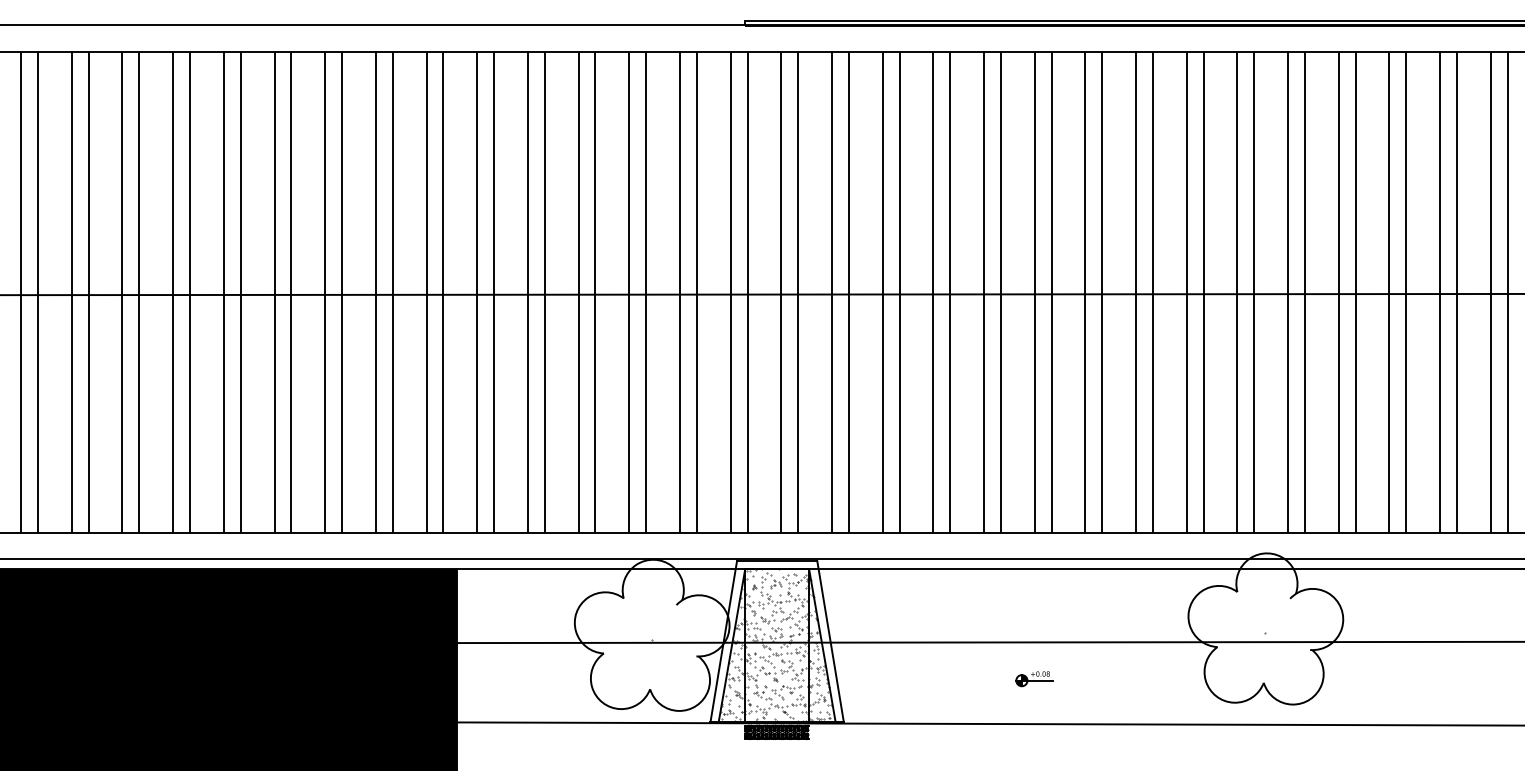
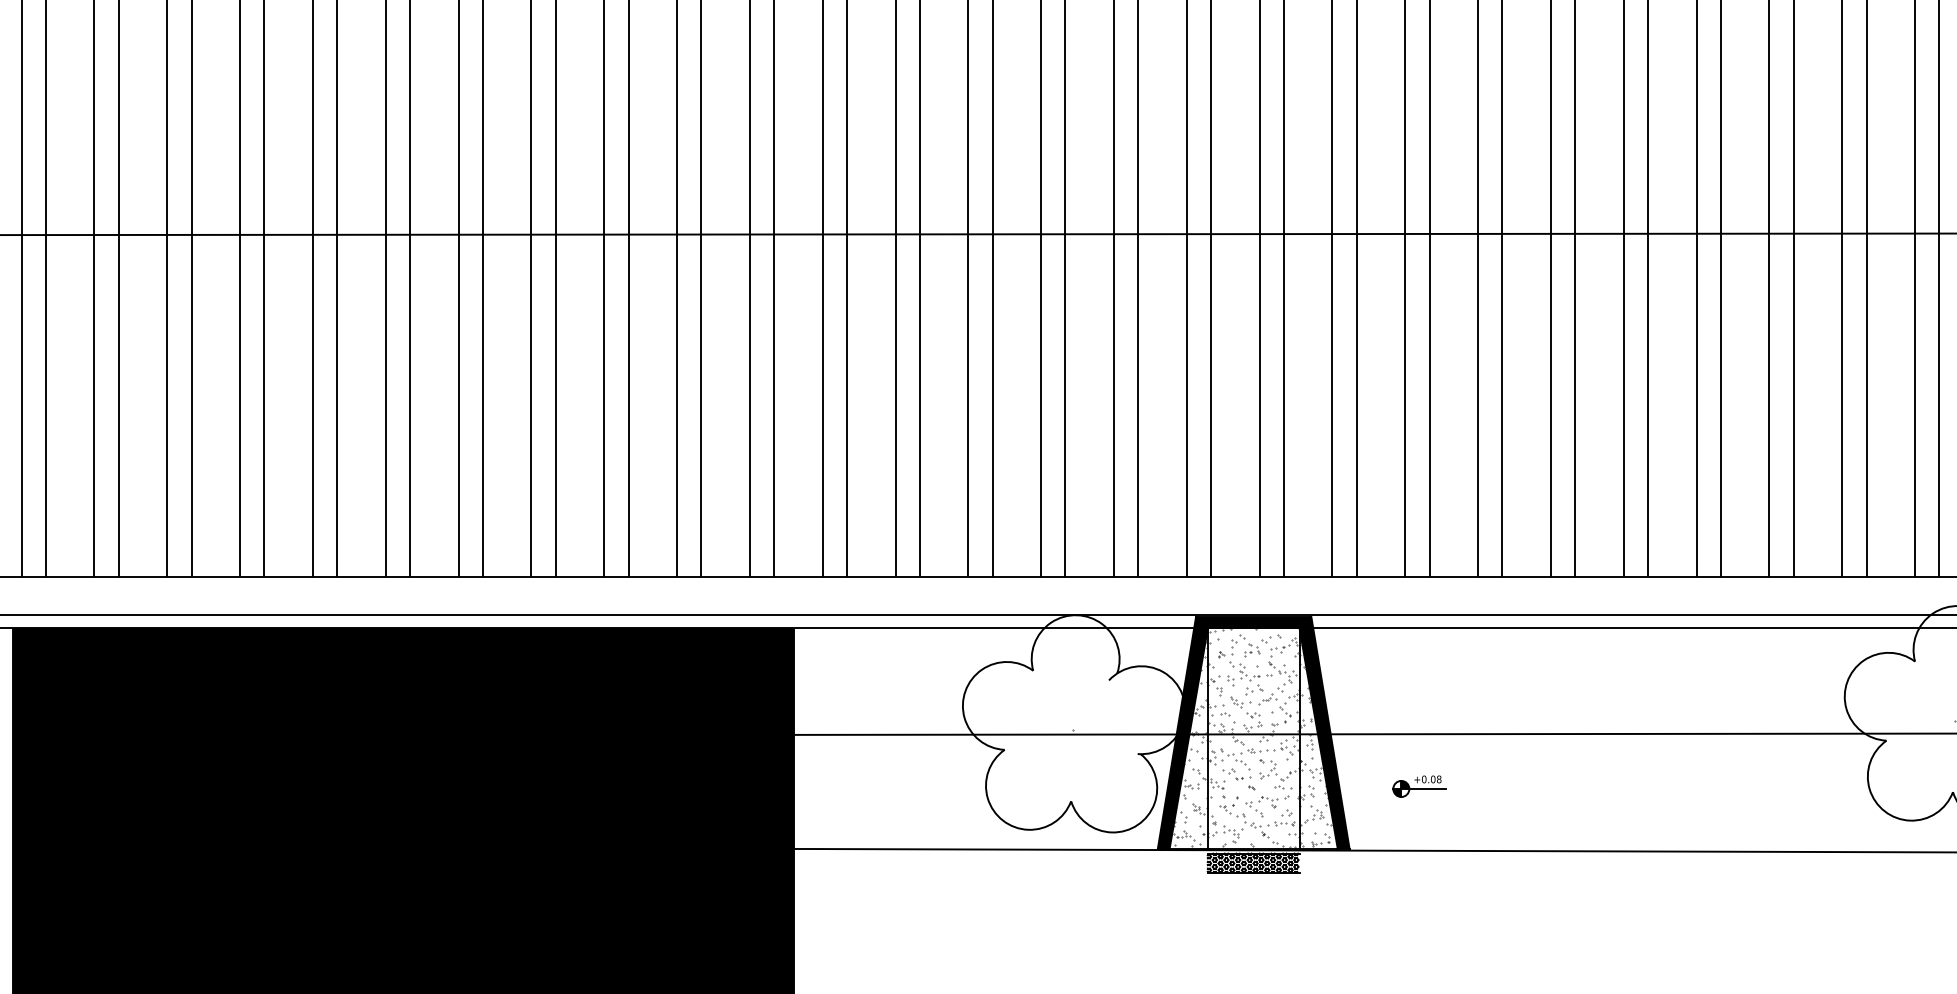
fill: (776, 641) -> (1252, 732), added
part: (1034, 679) -> (1419, 787), moved

